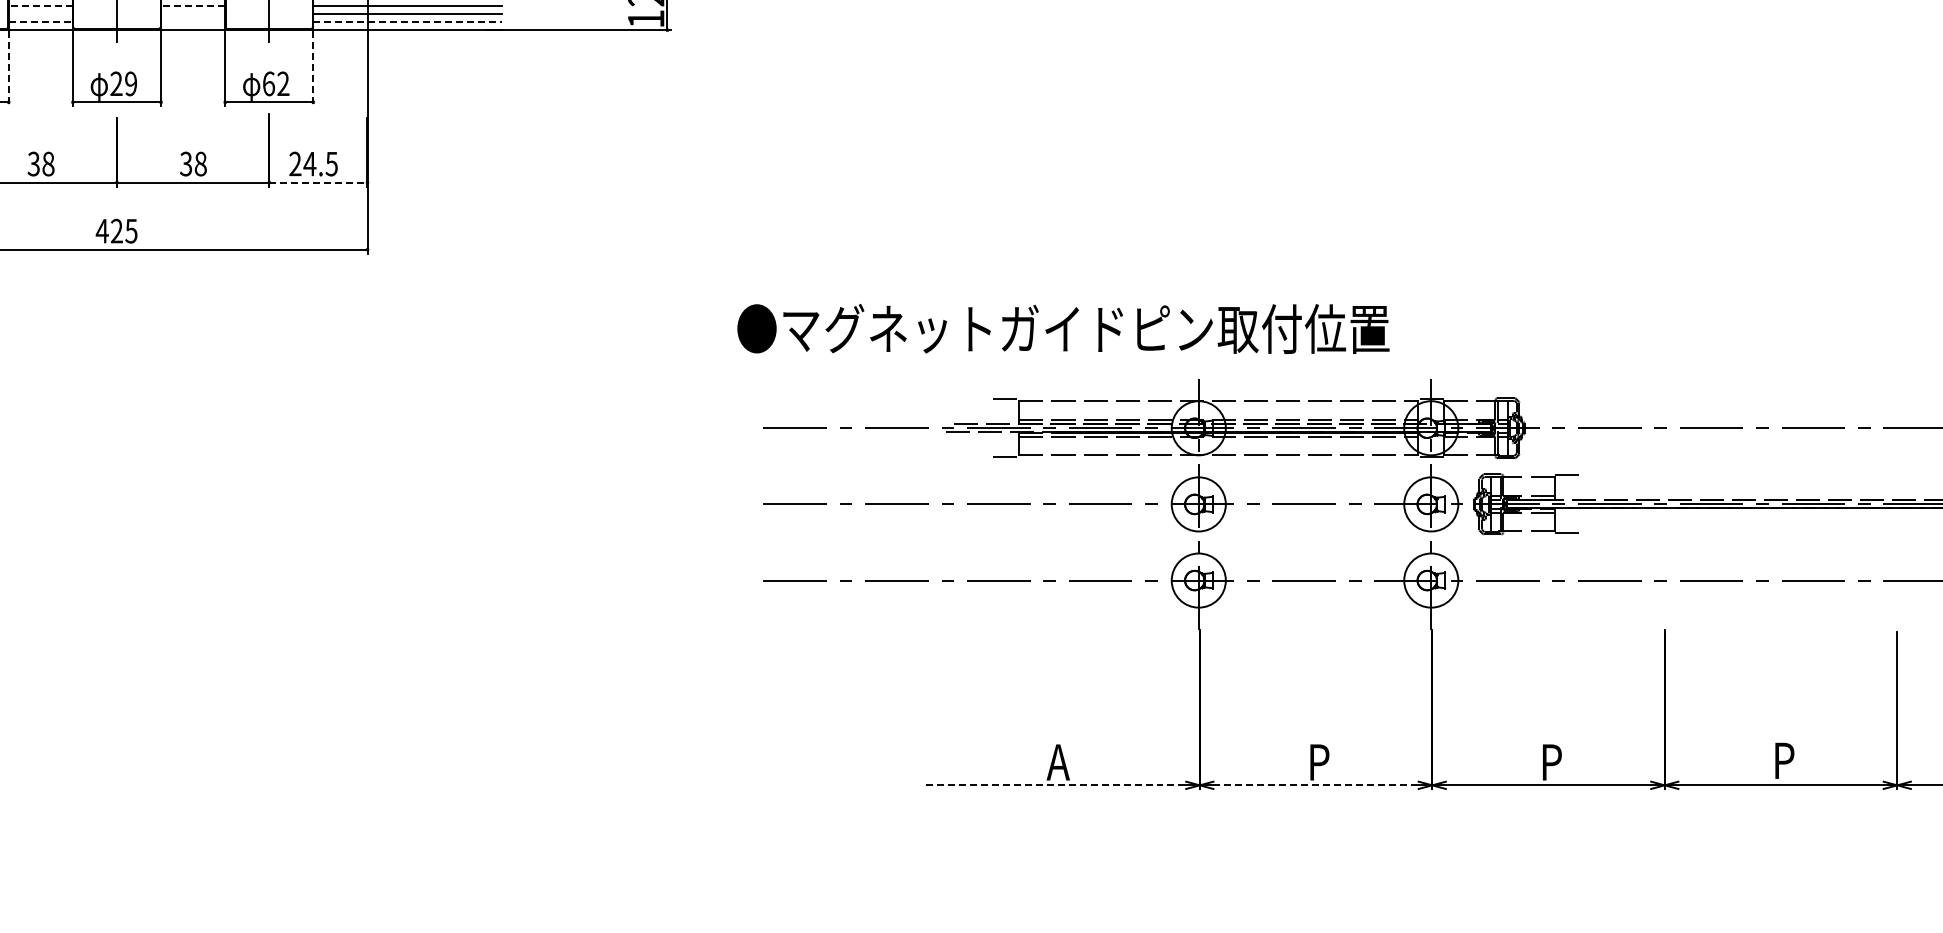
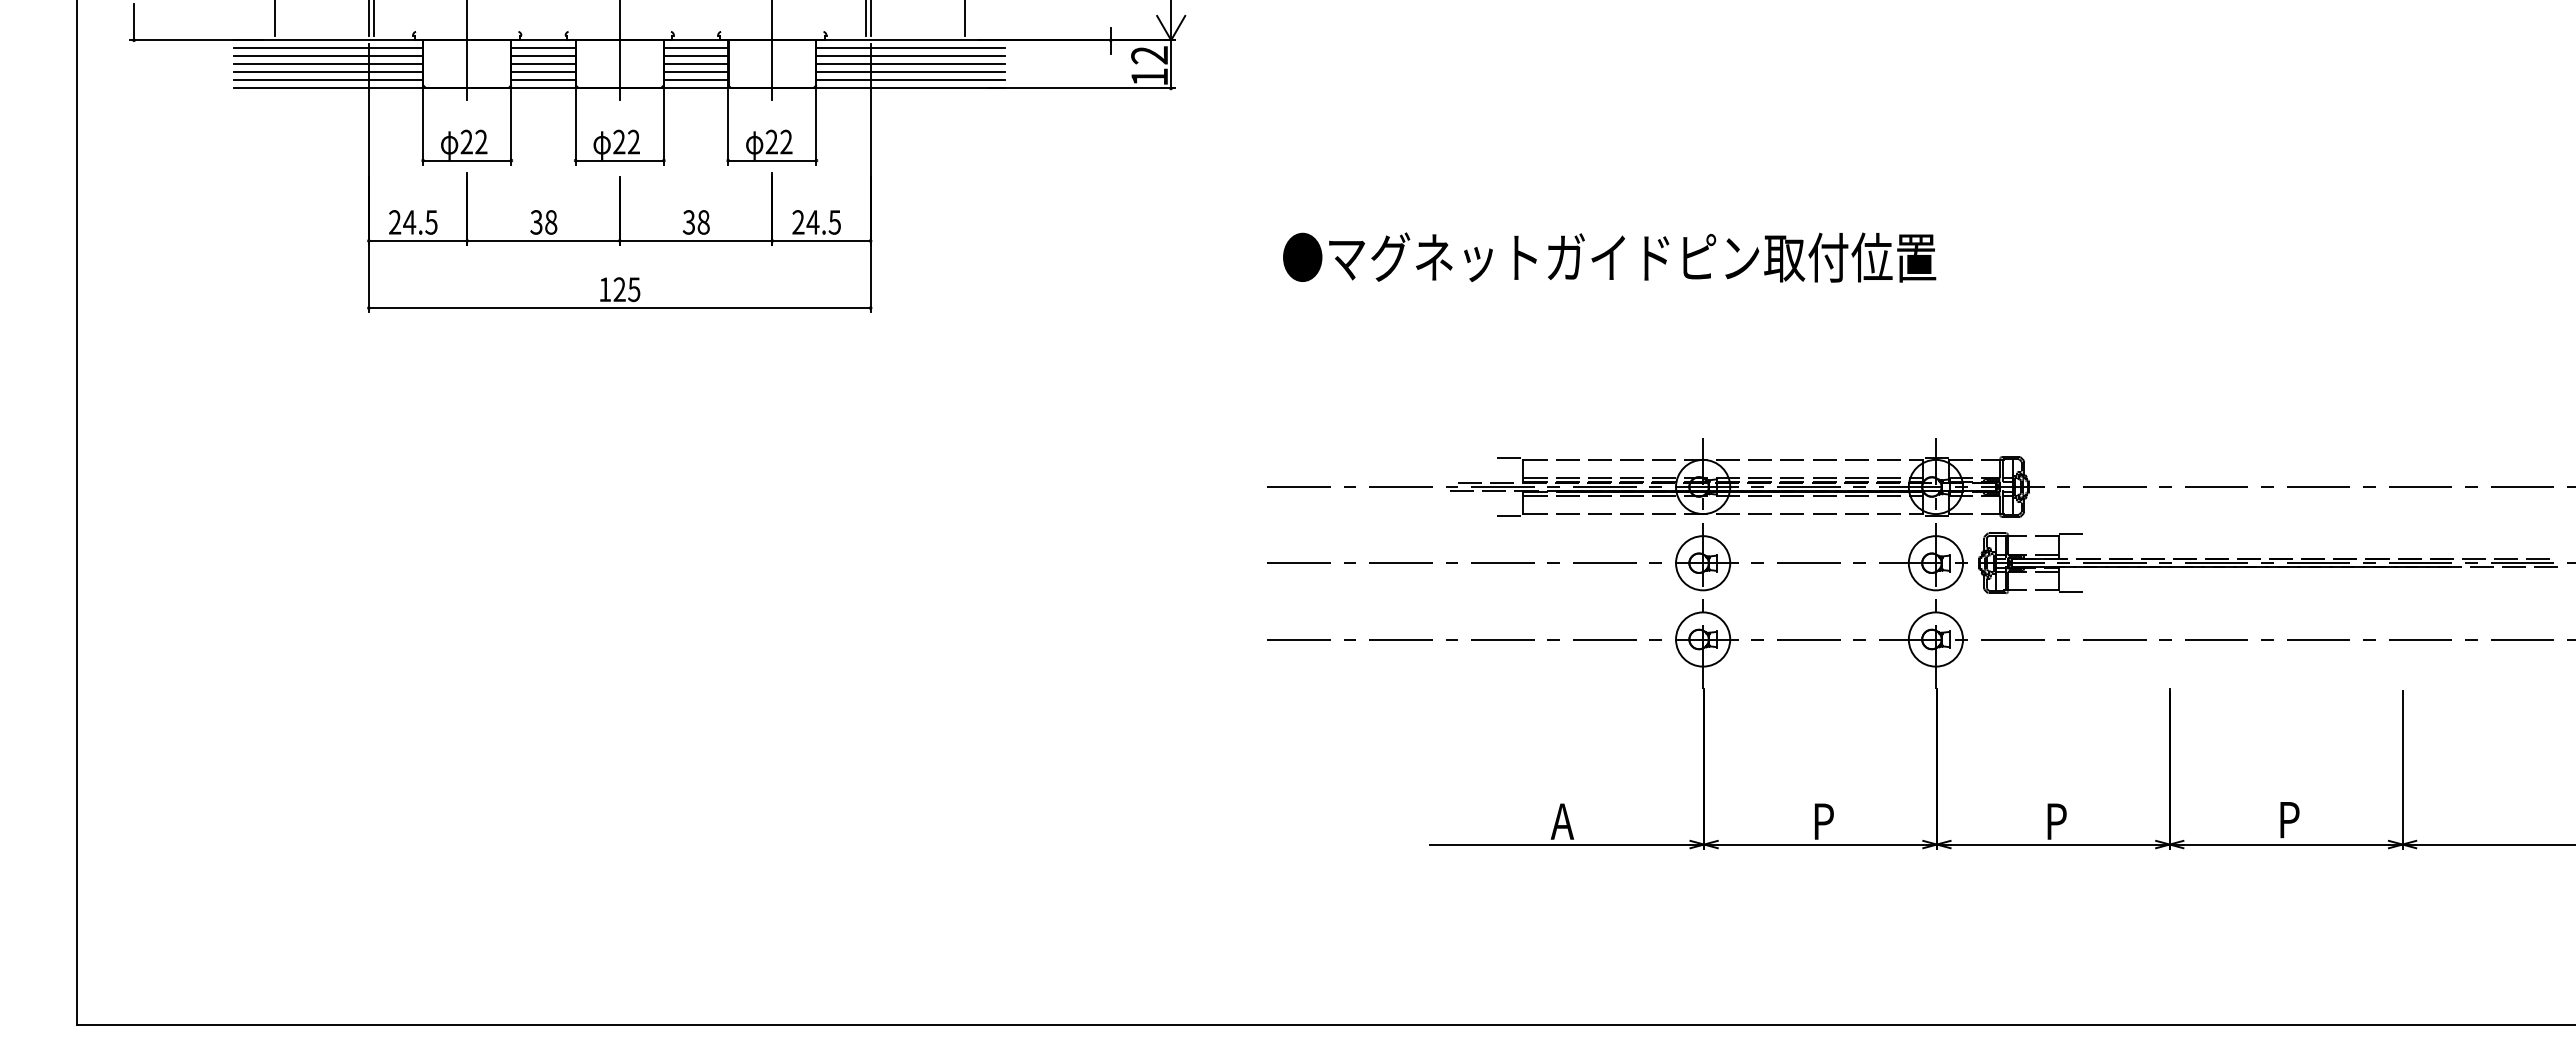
line: (40, 6) -> (543, 64), dashed -> solid
line: (192, 6) -> (695, 64), dashed -> solid
line: (40, 14) -> (543, 72), added
line: (192, 14) -> (695, 72), added
line: (41, 22) -> (544, 80), dashed -> solid
line: (192, 22) -> (695, 80), added
line: (408, 22) -> (911, 80), dashed -> solid
line: (8, 69) -> (511, 127), dashed -> solid
line: (313, 69) -> (816, 127), dashed -> solid
text: (268, 83) -> (771, 141), 62 -> 22
text: (130, 84) -> (633, 142), 29 -> 22
line: (318, 182) -> (821, 240), dashed -> solid
text: (101, 231) -> (604, 289), 425 -> 125
text: (1063, 328) -> (1609, 257), moved
line: (1056, 785) -> (1560, 844), dashed -> solid
line: (1316, 785) -> (1820, 844), dashed -> solid

